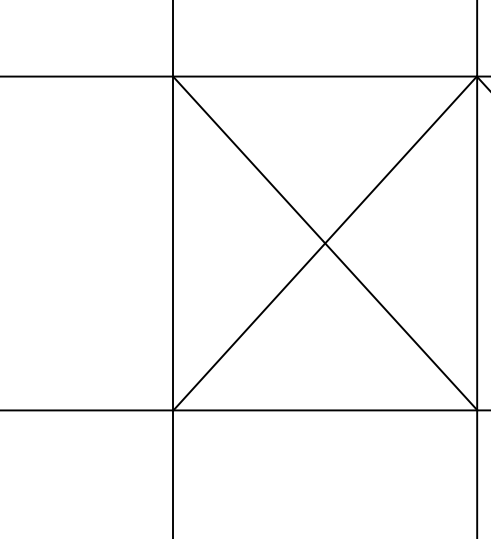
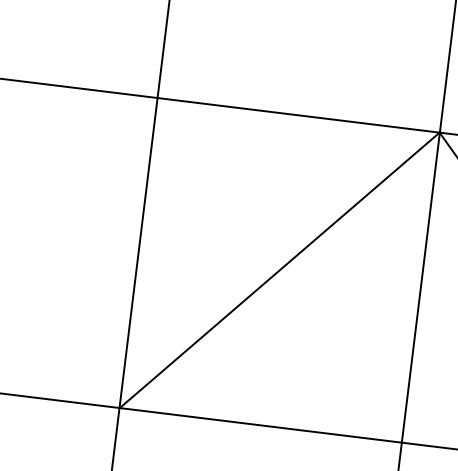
line: (325, 243) -> (280, 270), removed

